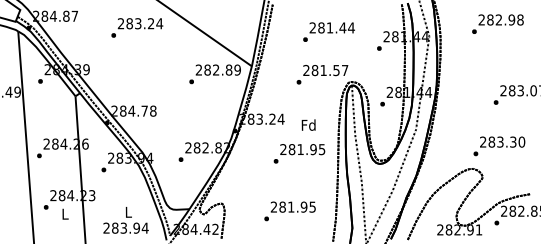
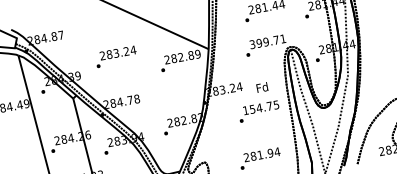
text: (137, 27) -> (116, 56), moved
text: (325, 70) -> (267, 41), 281.57 -> 399.71
text: (298, 149) -> (257, 108), 281.95 -> 154.75
text: (312, 206) -> (277, 151), 281.95 -> 281.94

